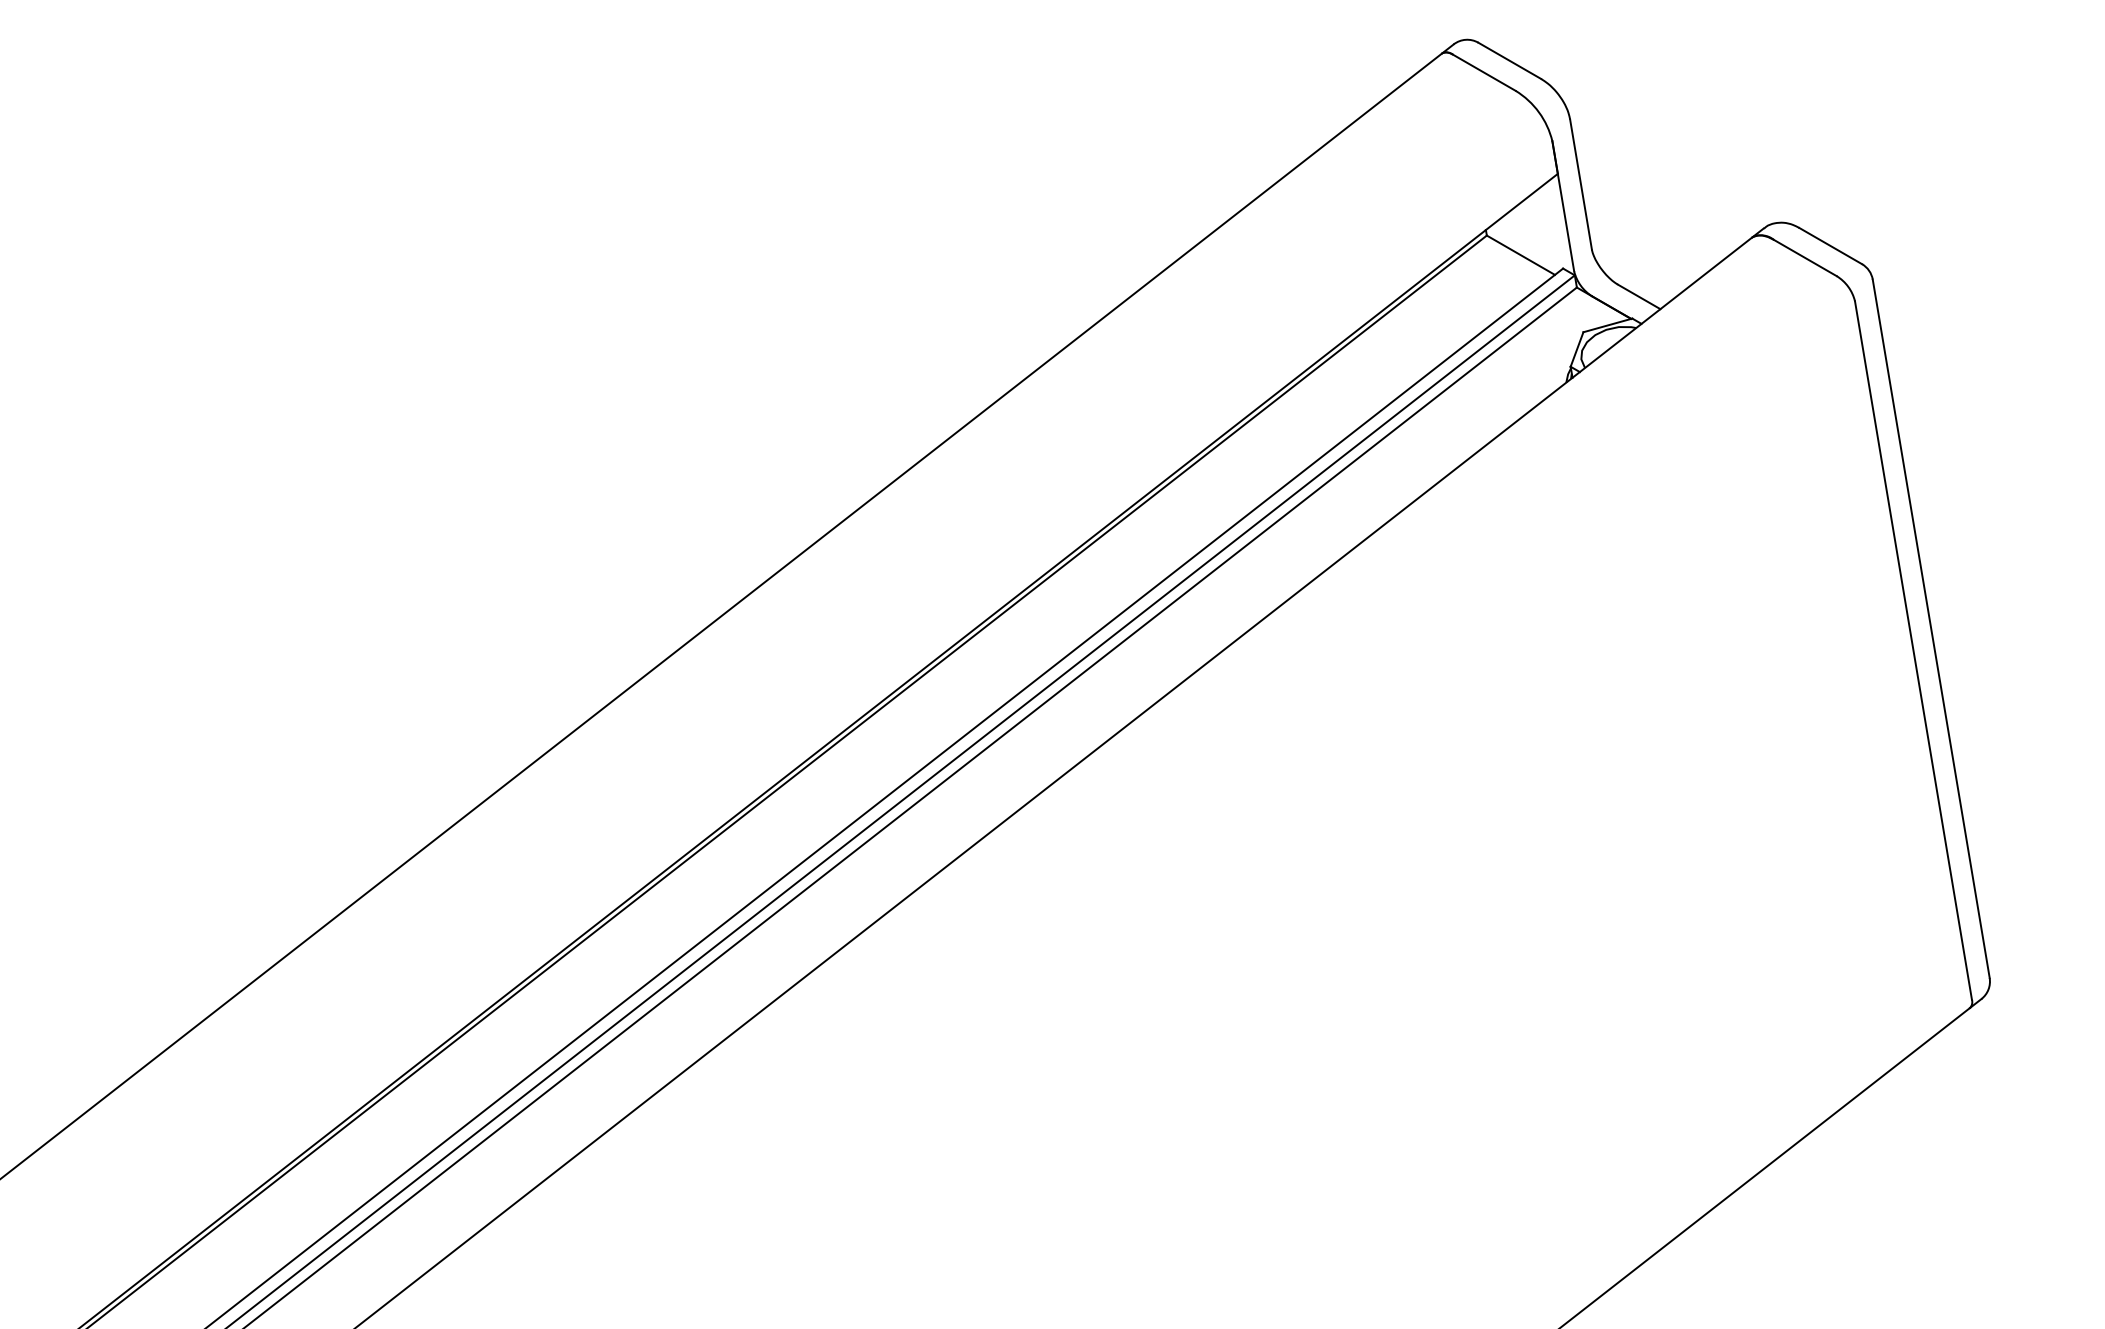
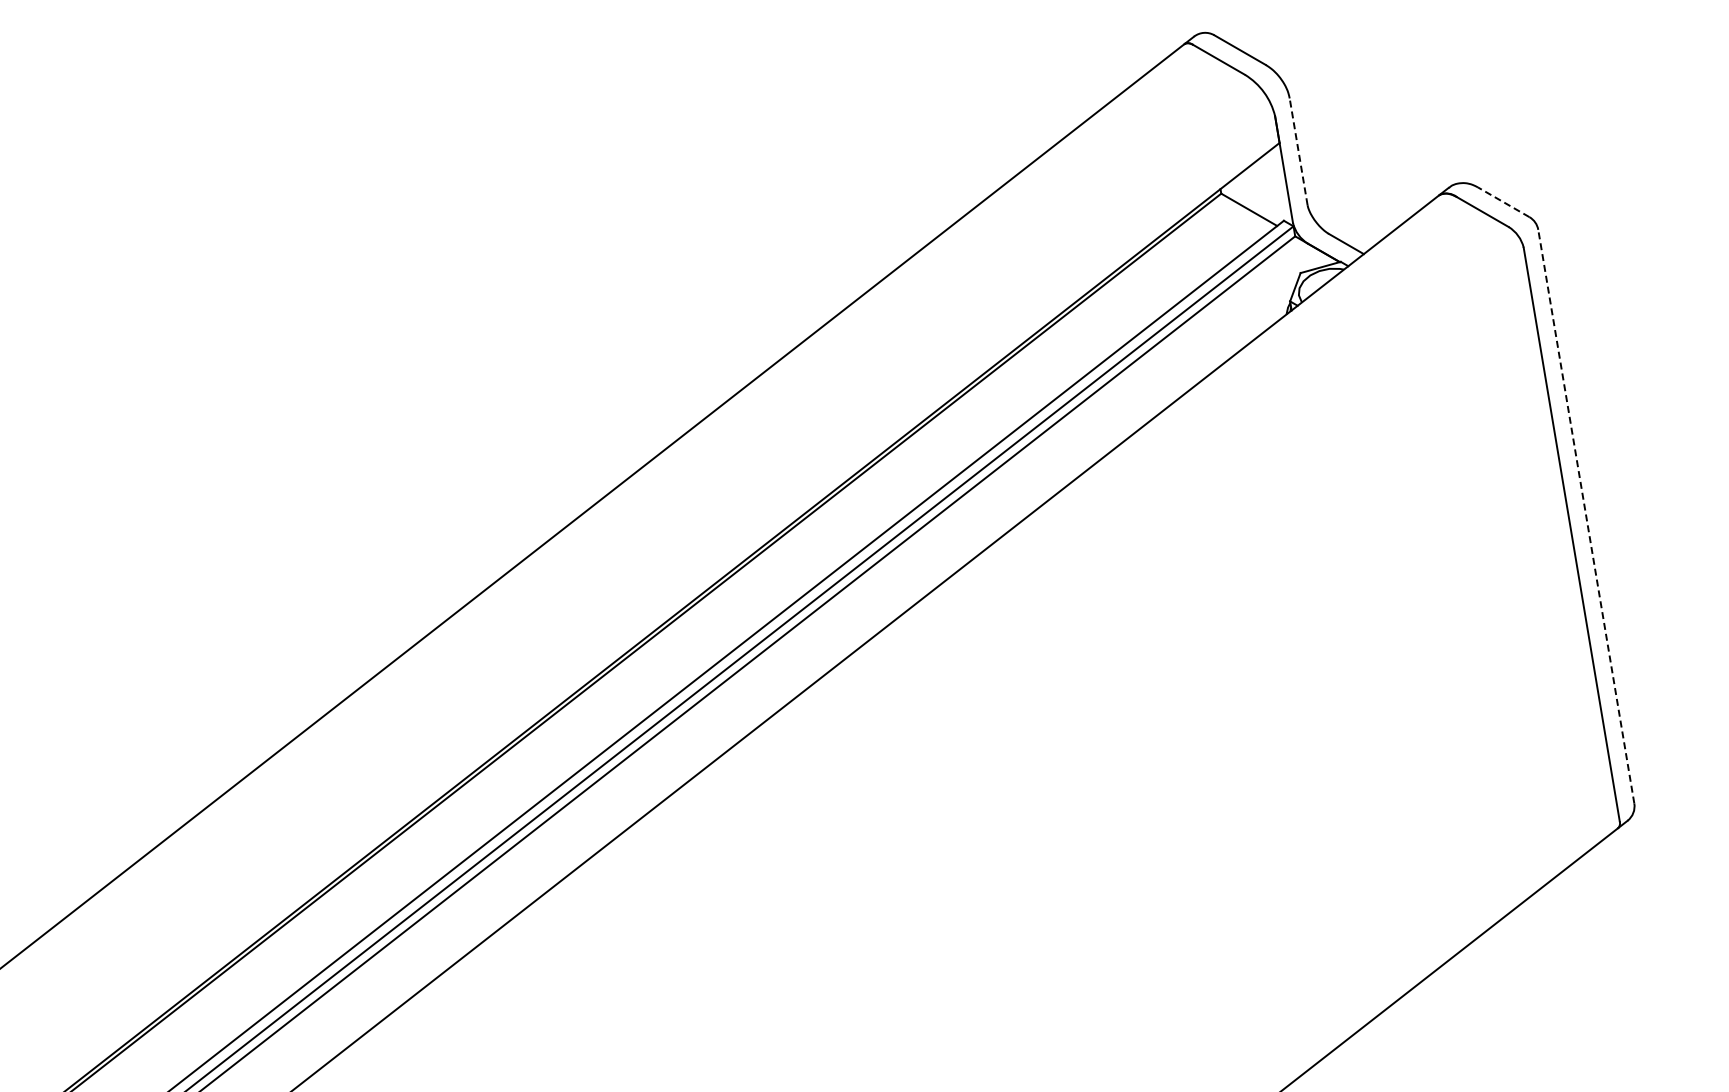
line: (1580, 184) -> (1298, 151), solid -> dashed
line: (1830, 246) -> (1503, 202), solid -> dashed
line: (1931, 628) -> (1586, 516), solid -> dashed

